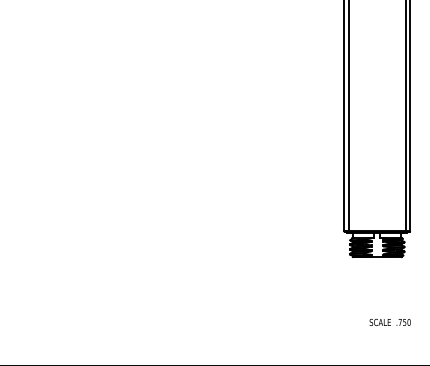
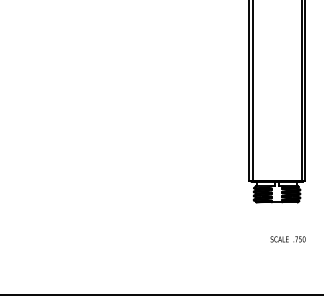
text: (389, 321) -> (287, 238), moved

